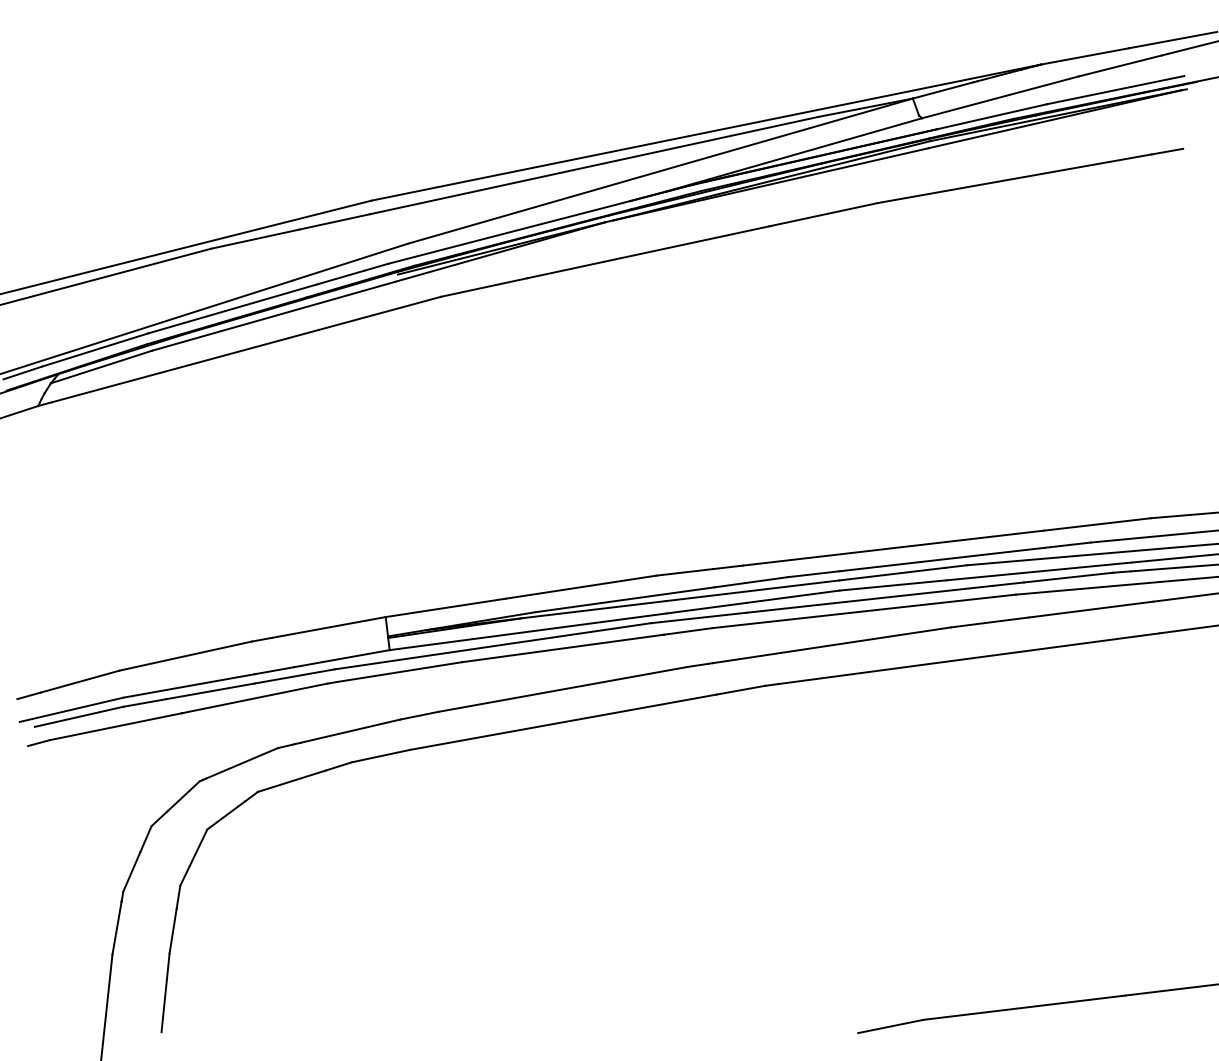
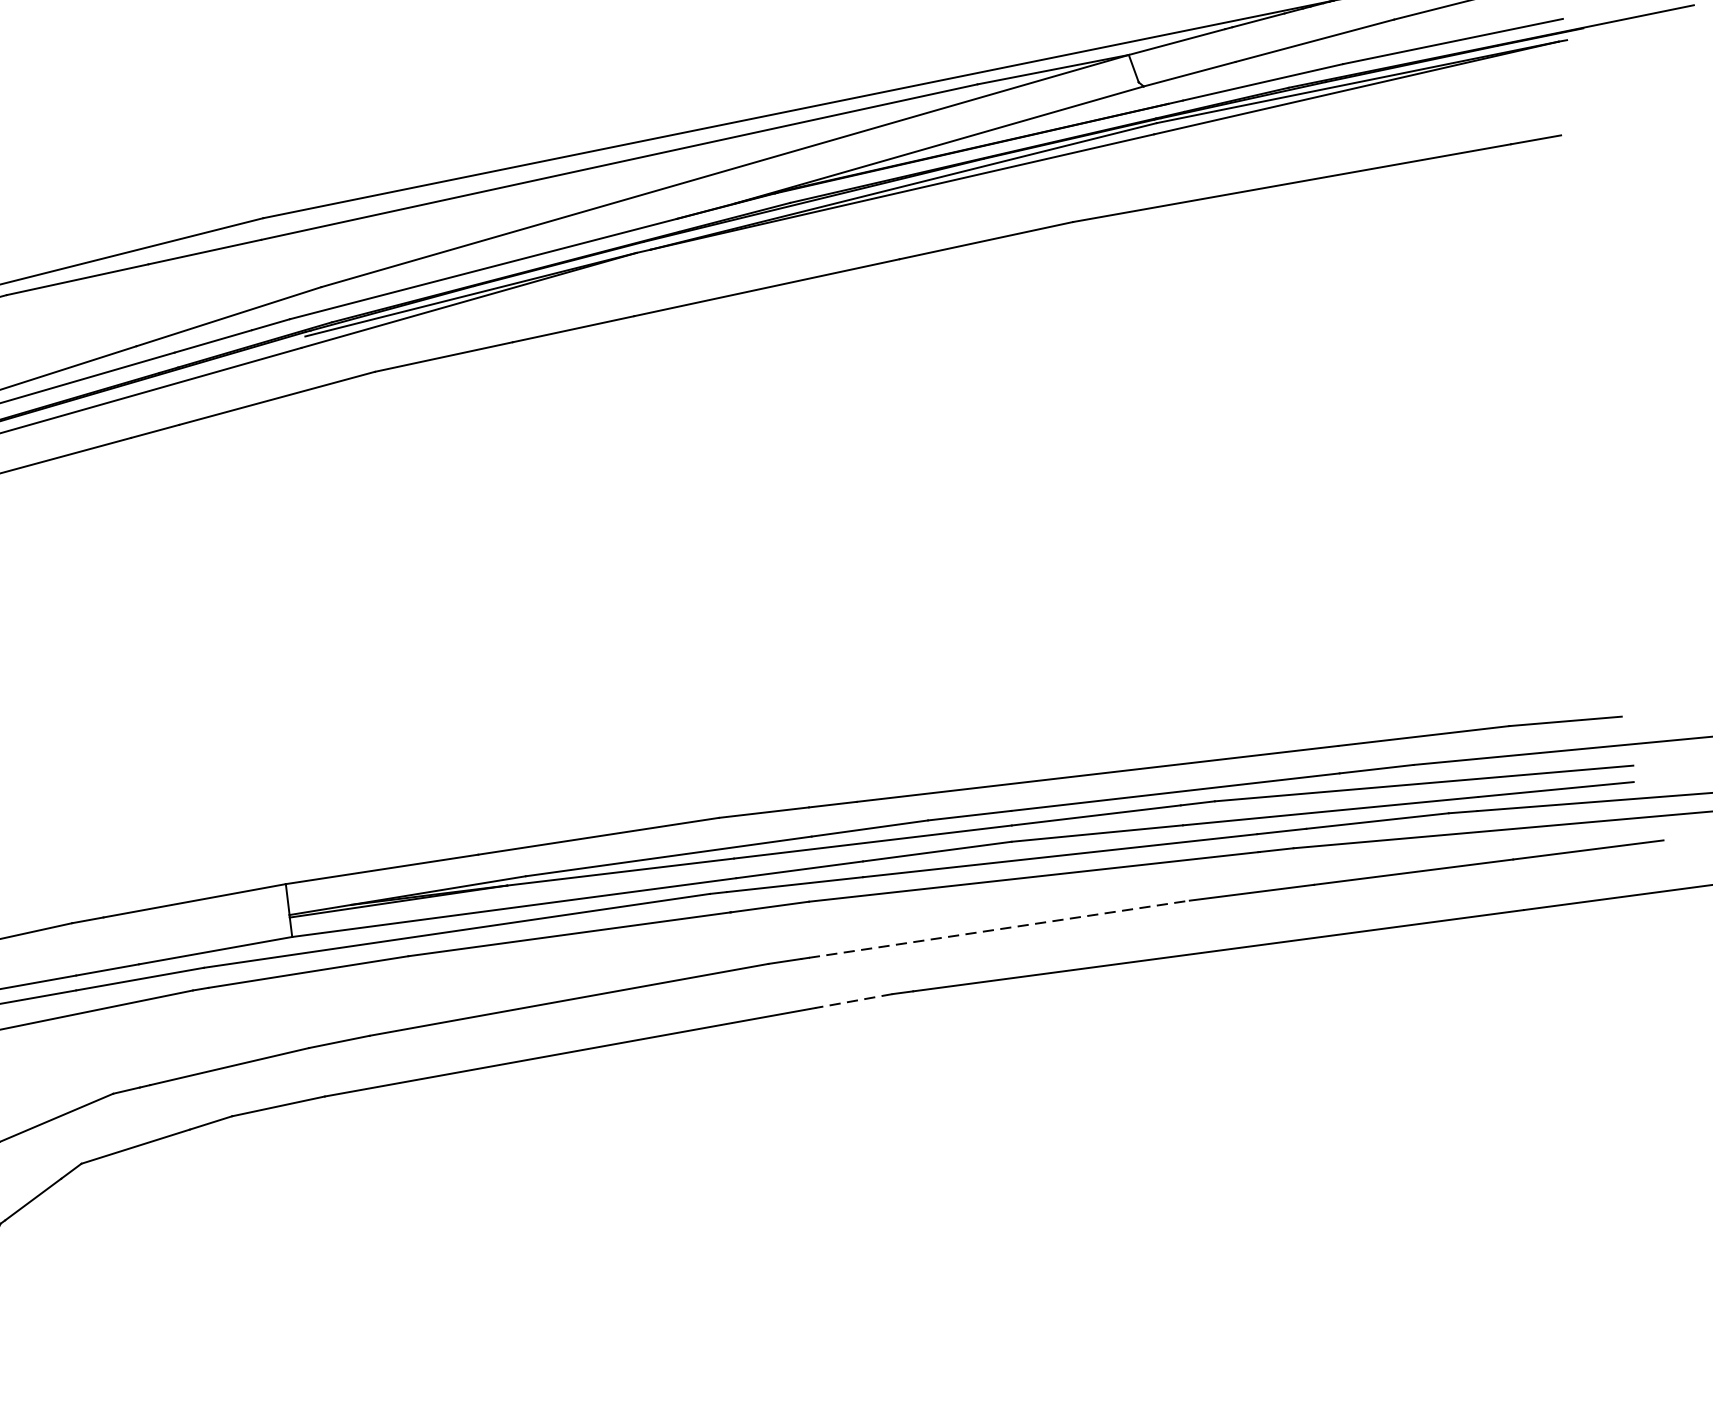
line: (832, 645) -> (1000, 929), solid -> dashed
line: (740, 690) -> (853, 1001), solid -> dashed

